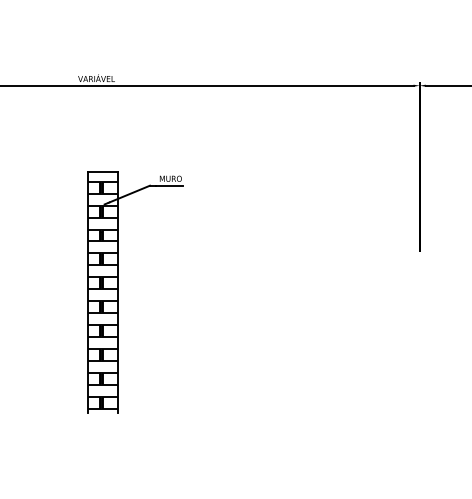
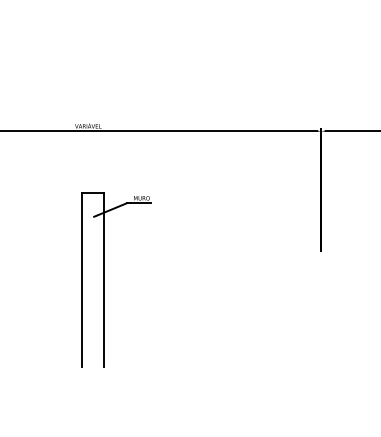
hatch: (102, 295) -> (92, 282), removed

